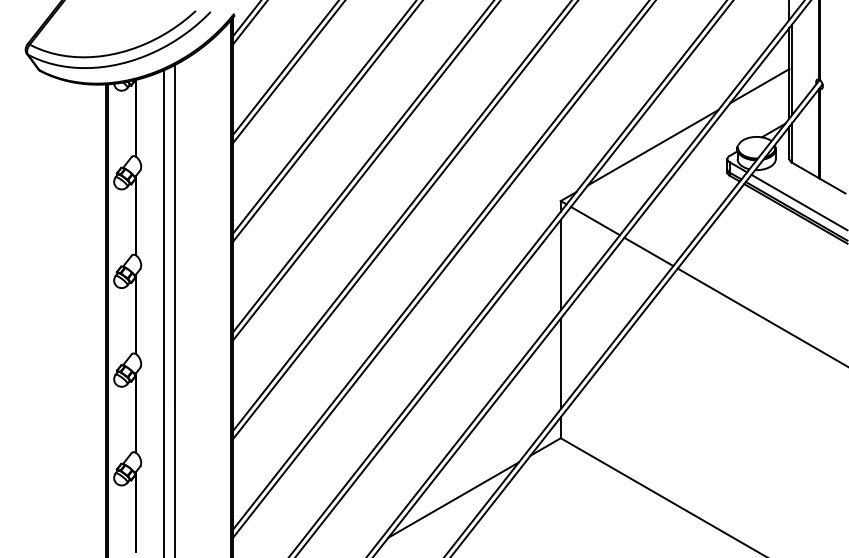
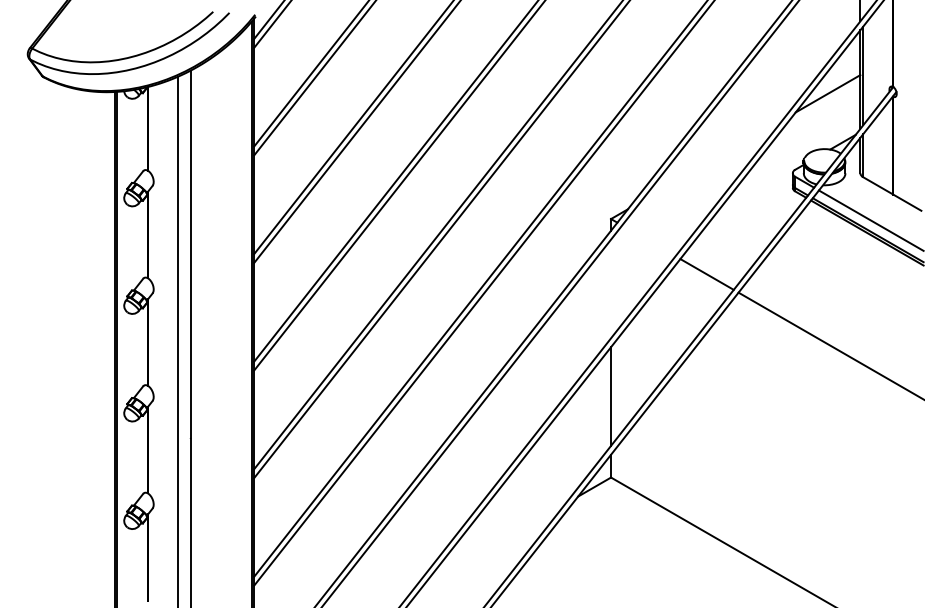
line: (652, 147) -> (711, 160), removed
line: (595, 220) -> (648, 240), removed
line: (561, 264) -> (611, 288), removed
line: (453, 499) -> (494, 544), removed

